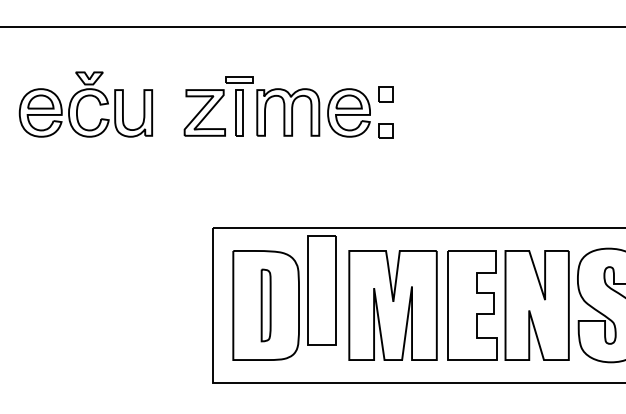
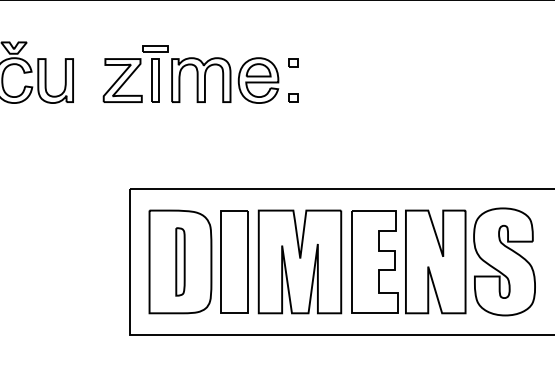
part: (386, 94) -> (293, 63), size x0.62
part: (386, 131) -> (293, 98), size x0.62
part: (321, 290) -> (234, 261), moved

